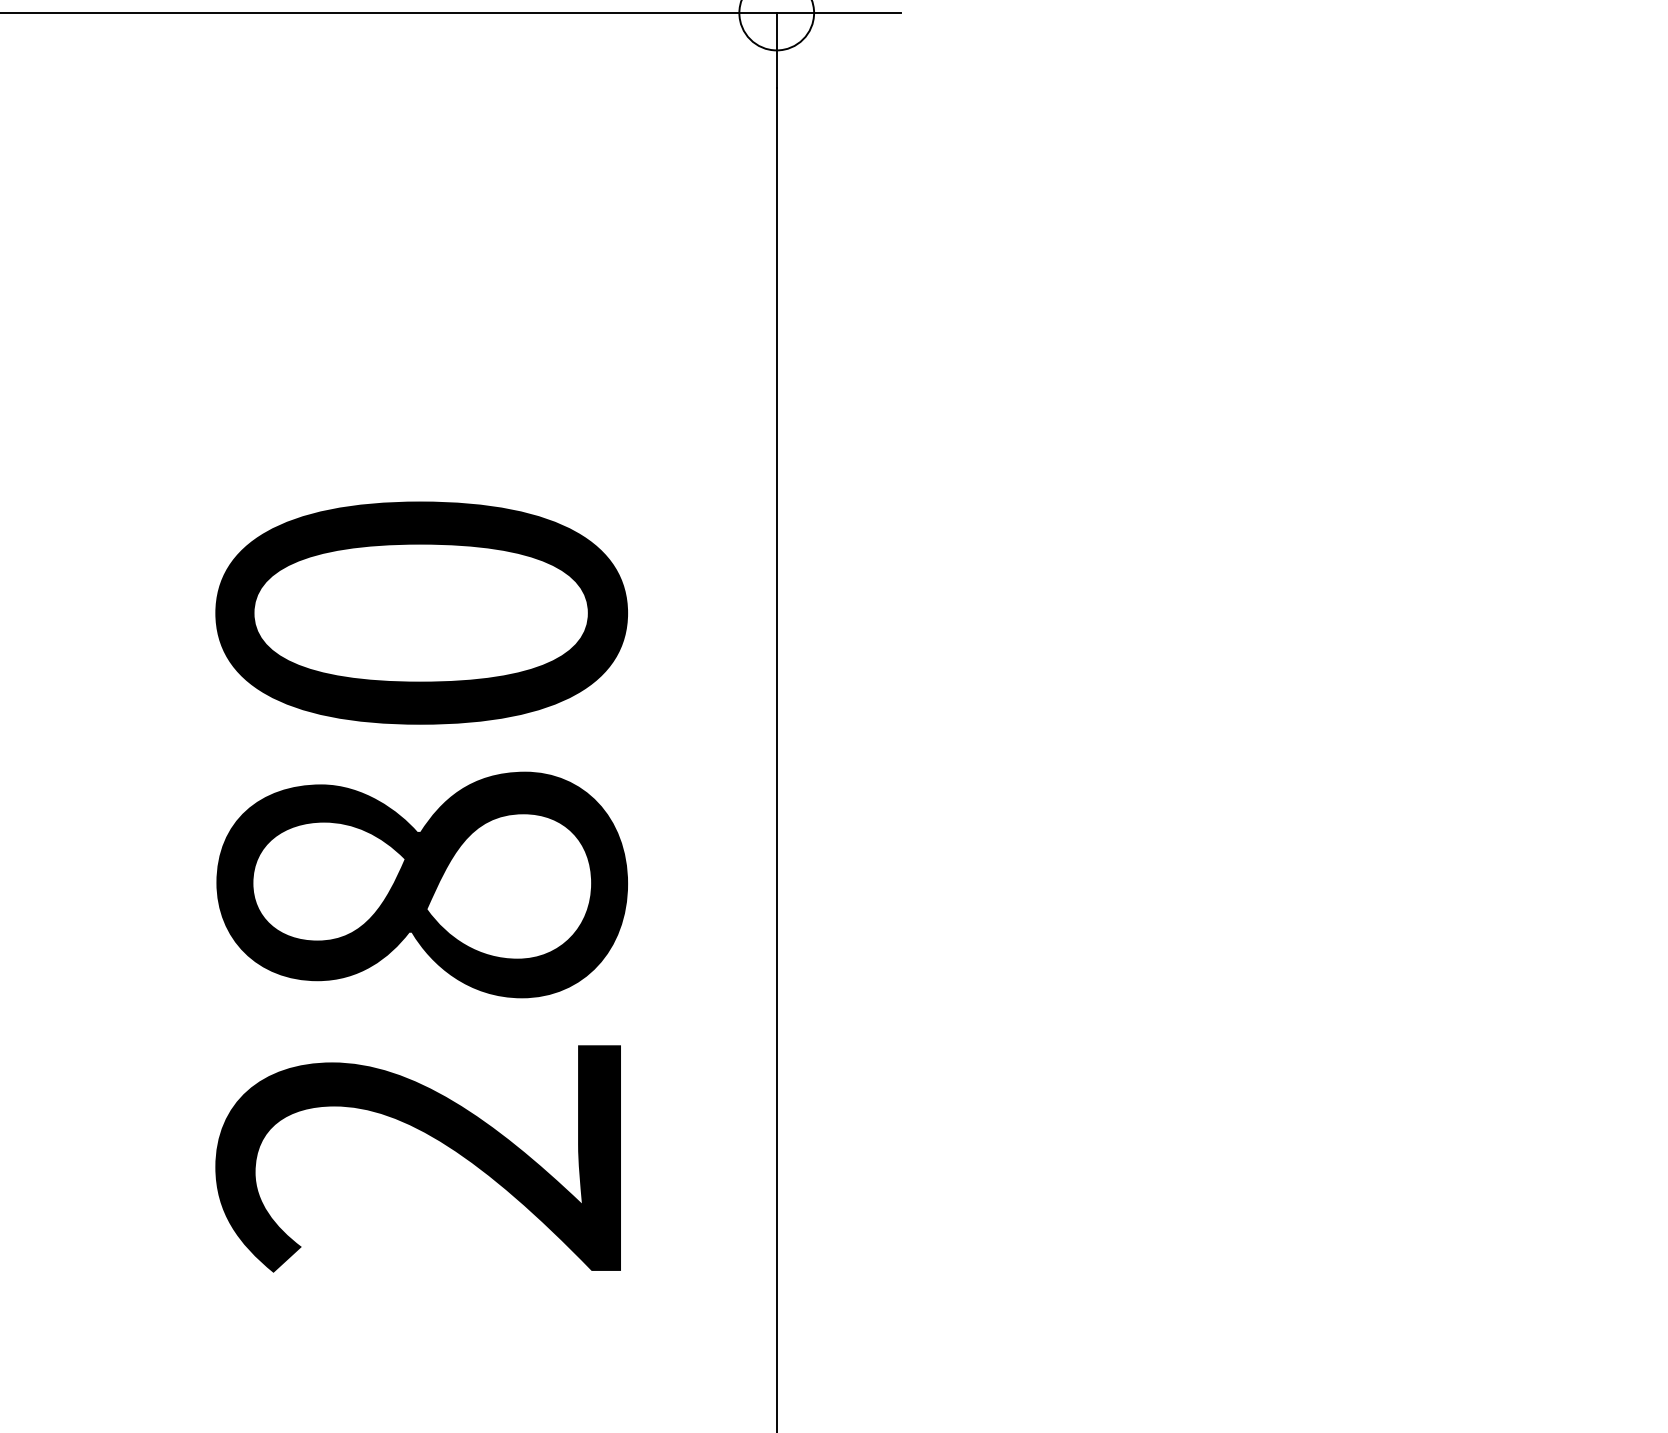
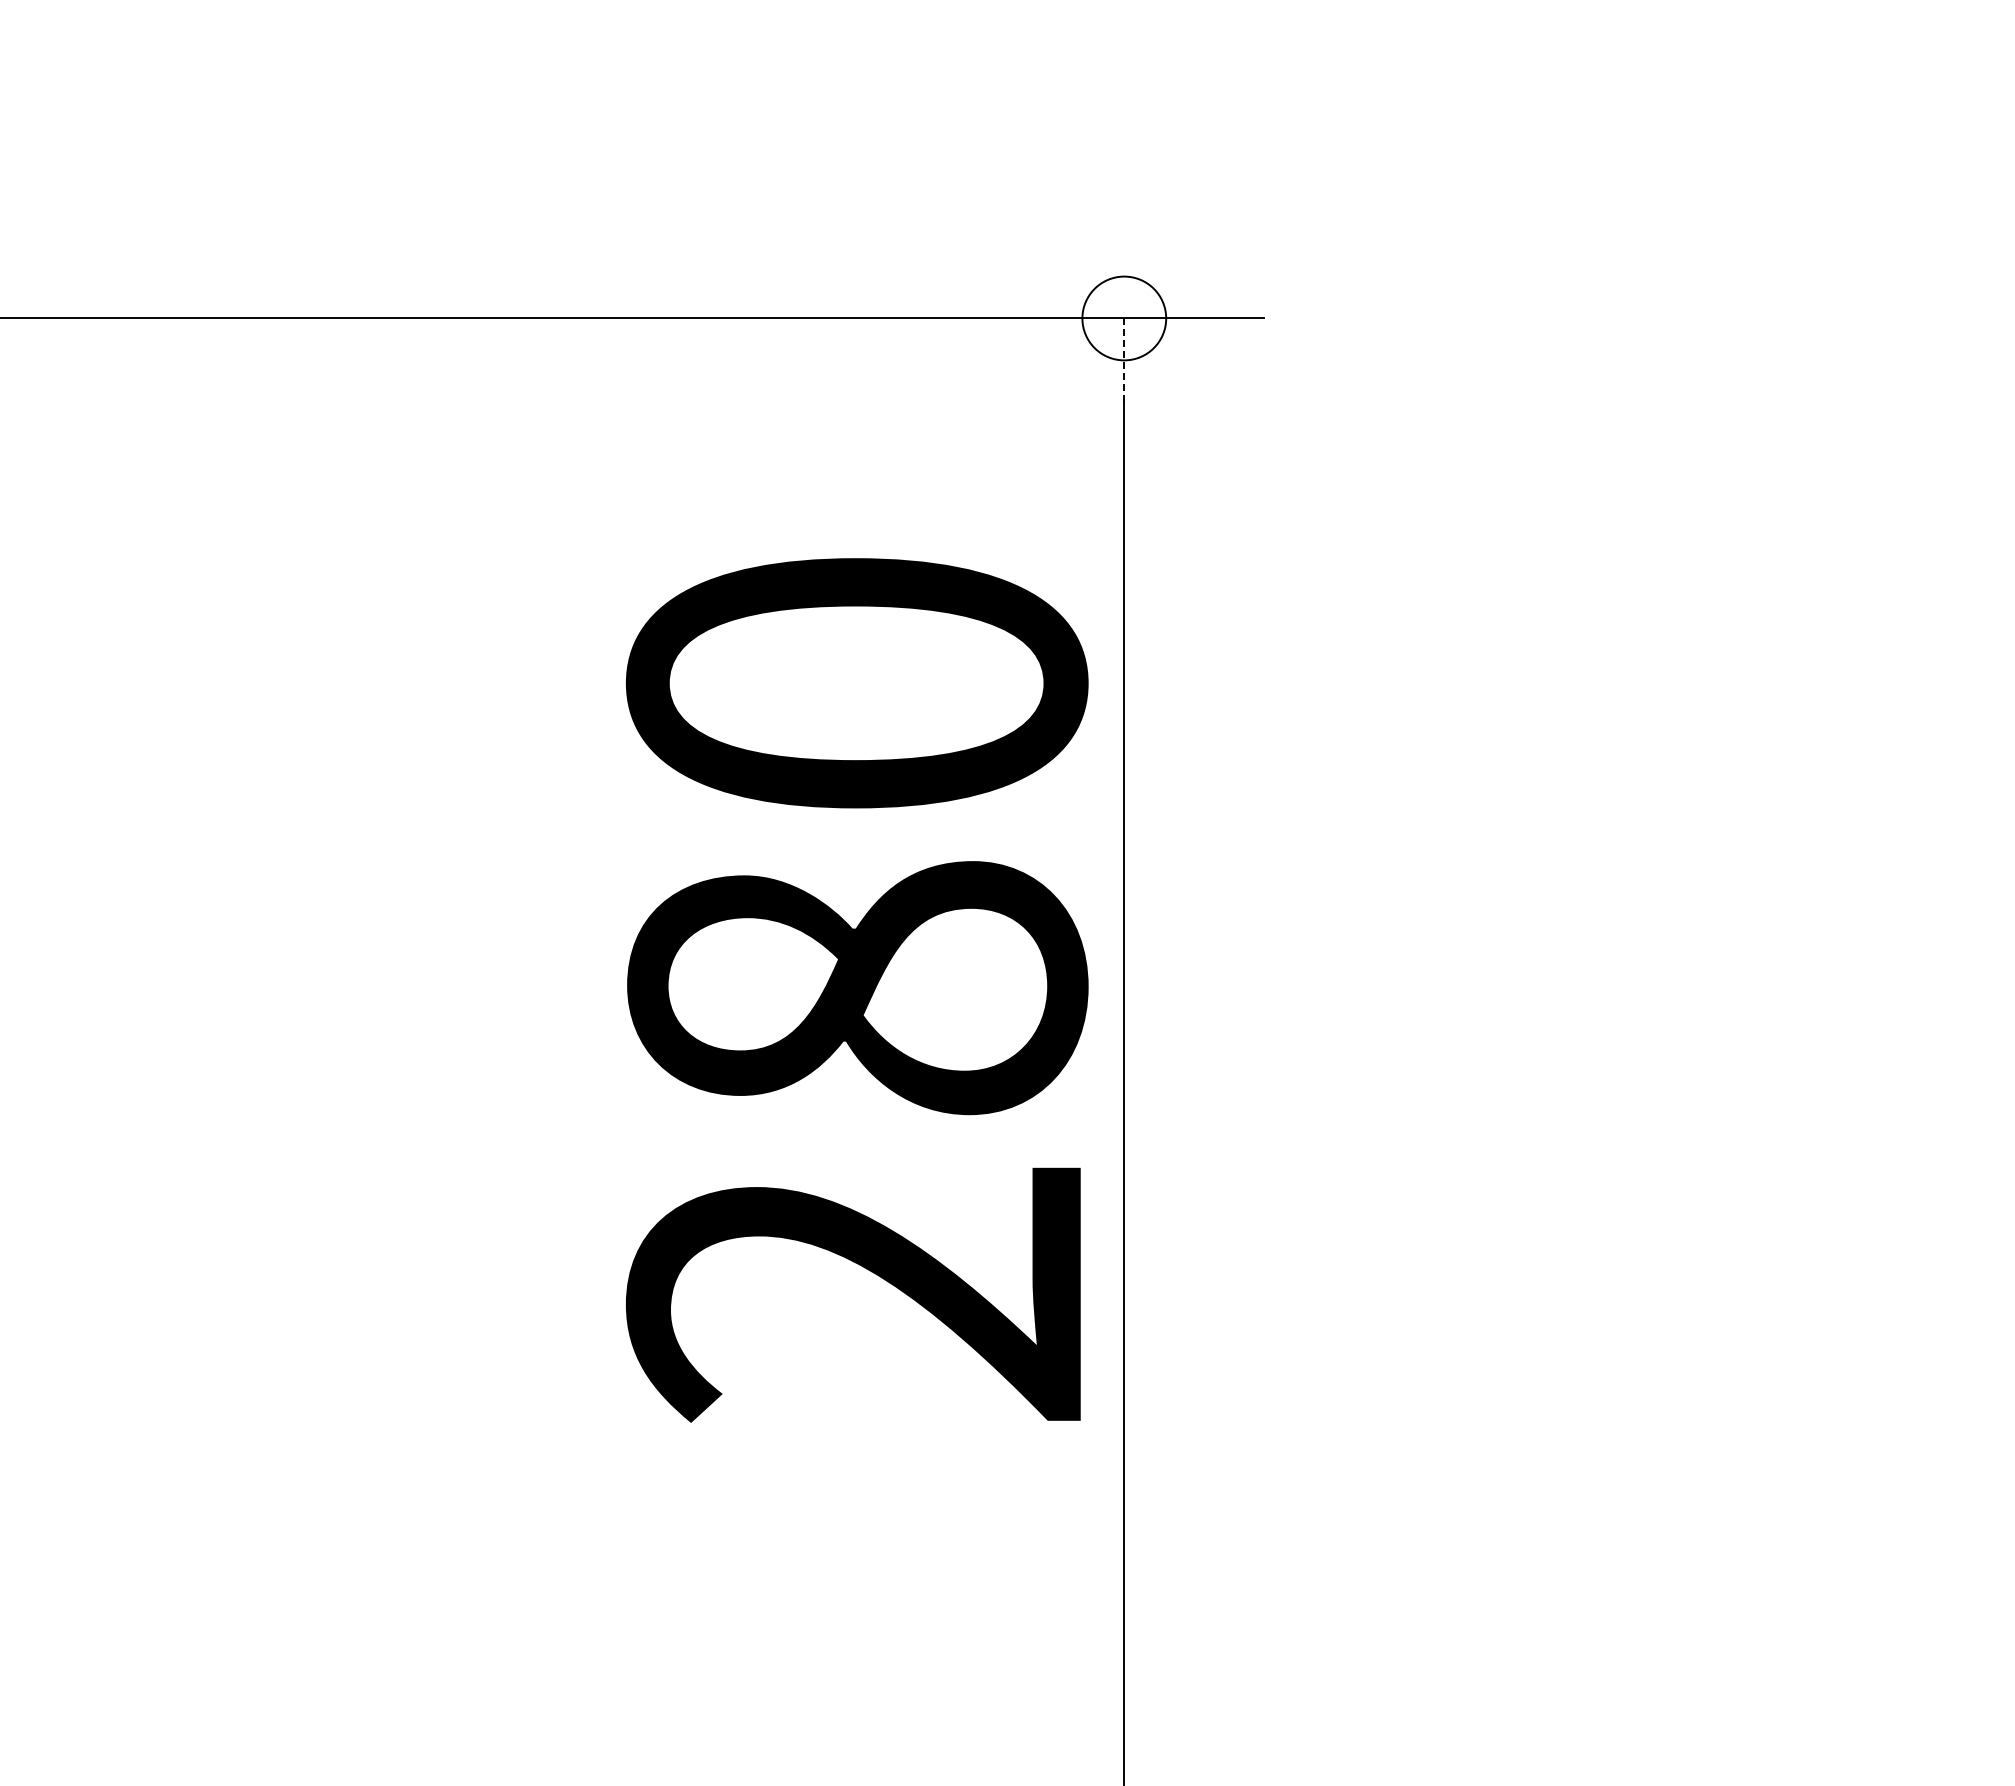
line: (776, 50) -> (1124, 360), solid -> dashed
text: (421, 887) -> (857, 990), moved

